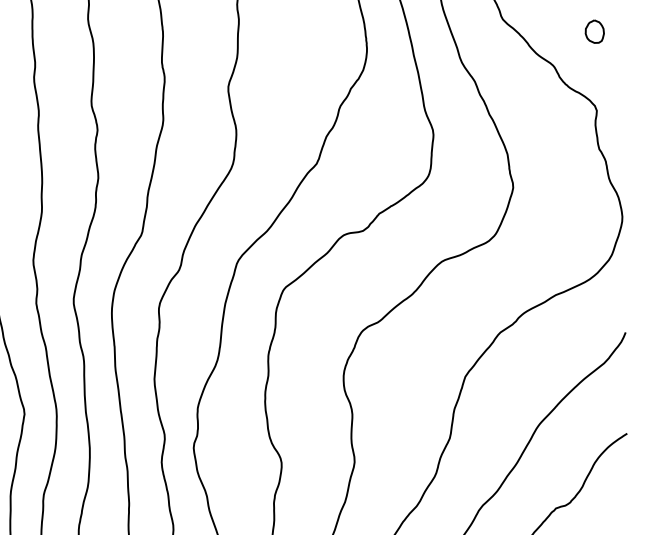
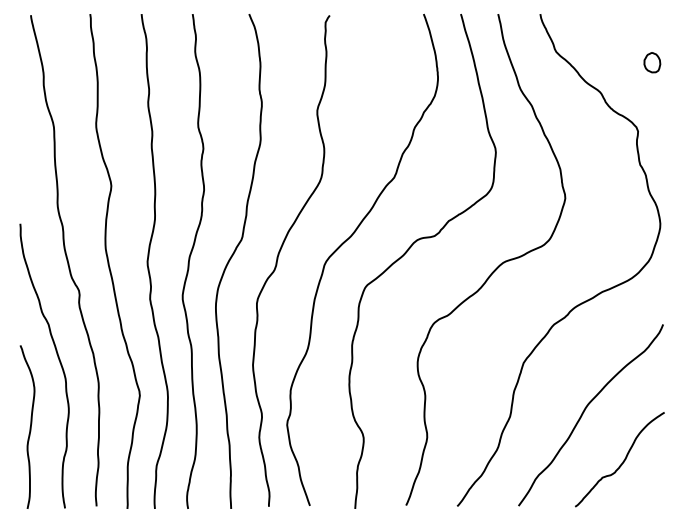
part: (595, 31) -> (652, 62), moved

